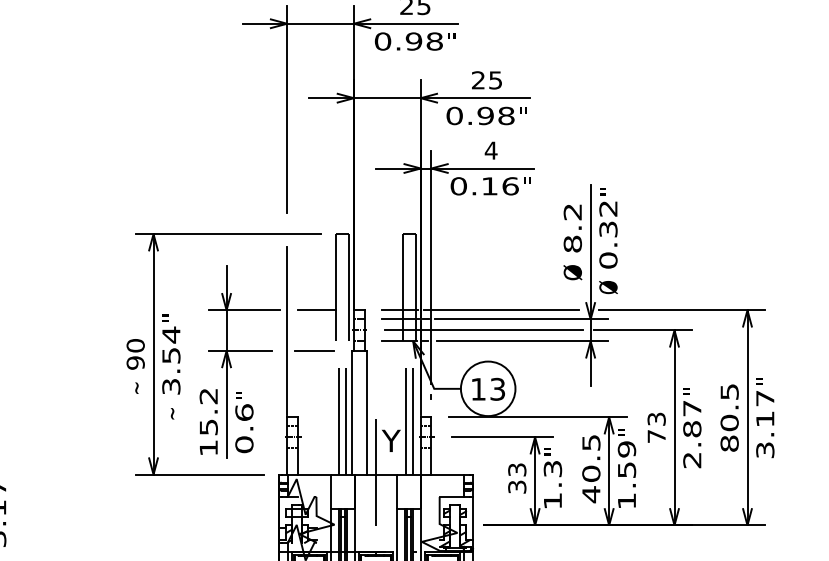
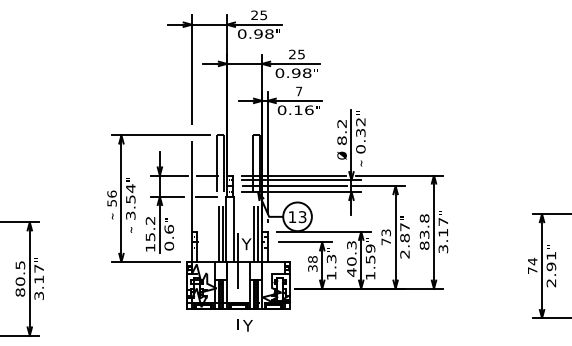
text: (489, 150) -> (298, 91), 4 -> 7
text: (607, 287) -> (360, 163), Ø -> ~
text: (134, 353) -> (111, 198), 90 -> 56
text: (729, 407) -> (424, 226), 80.5 -> 83.8
text: (590, 441) -> (351, 244), 40.5 -> 40.3
text: (516, 469) -> (312, 259), 33 -> 38

